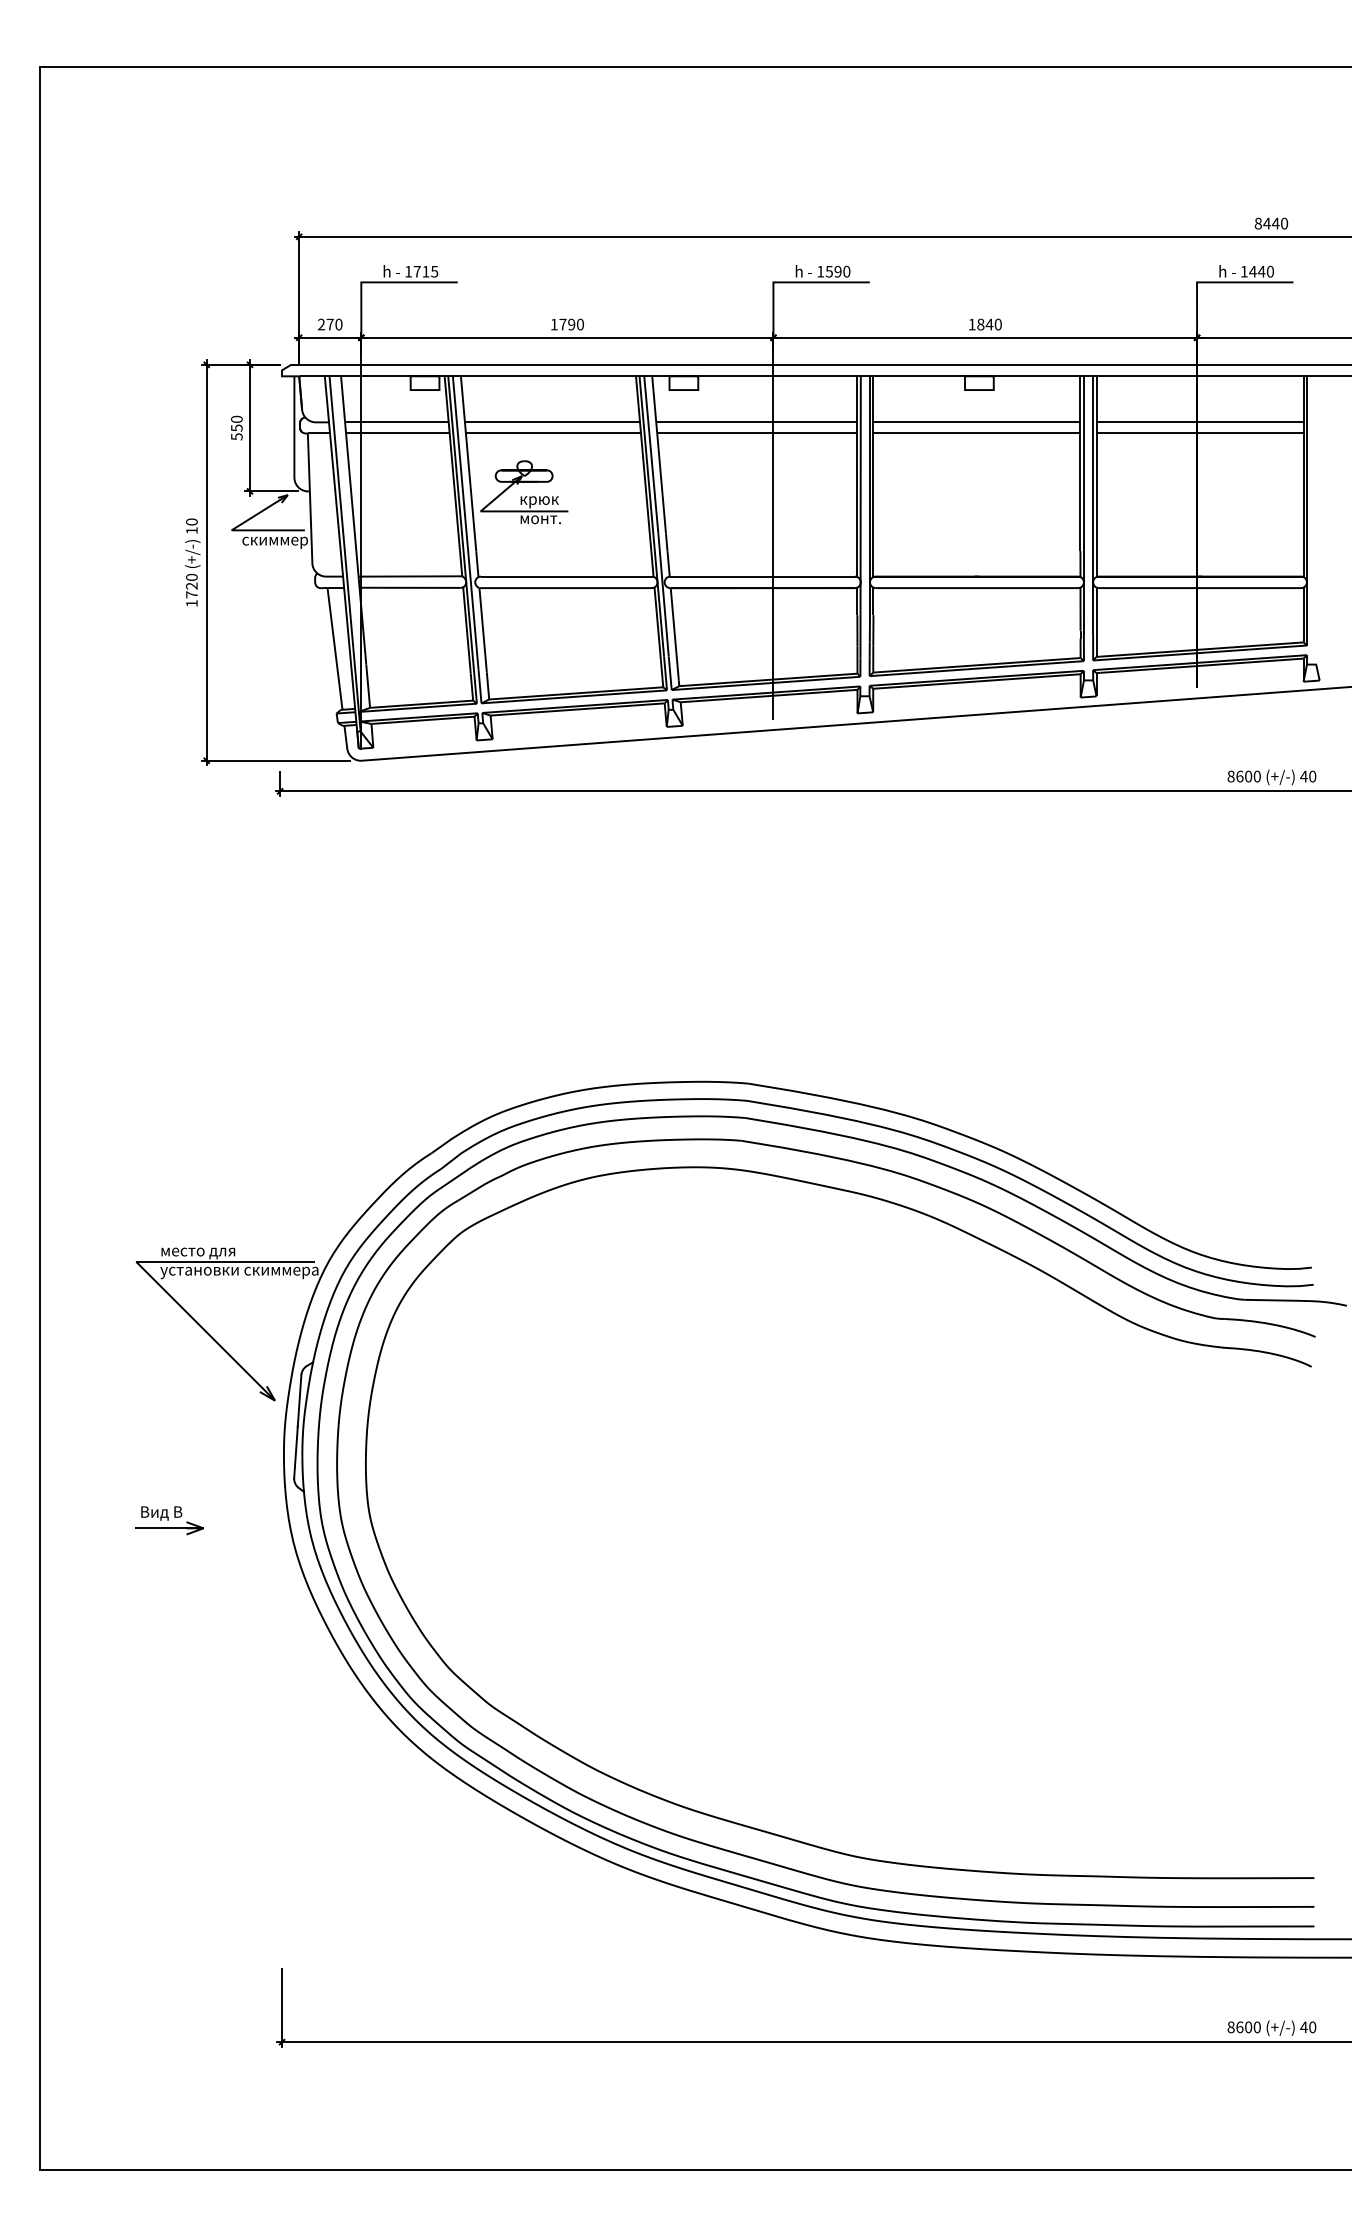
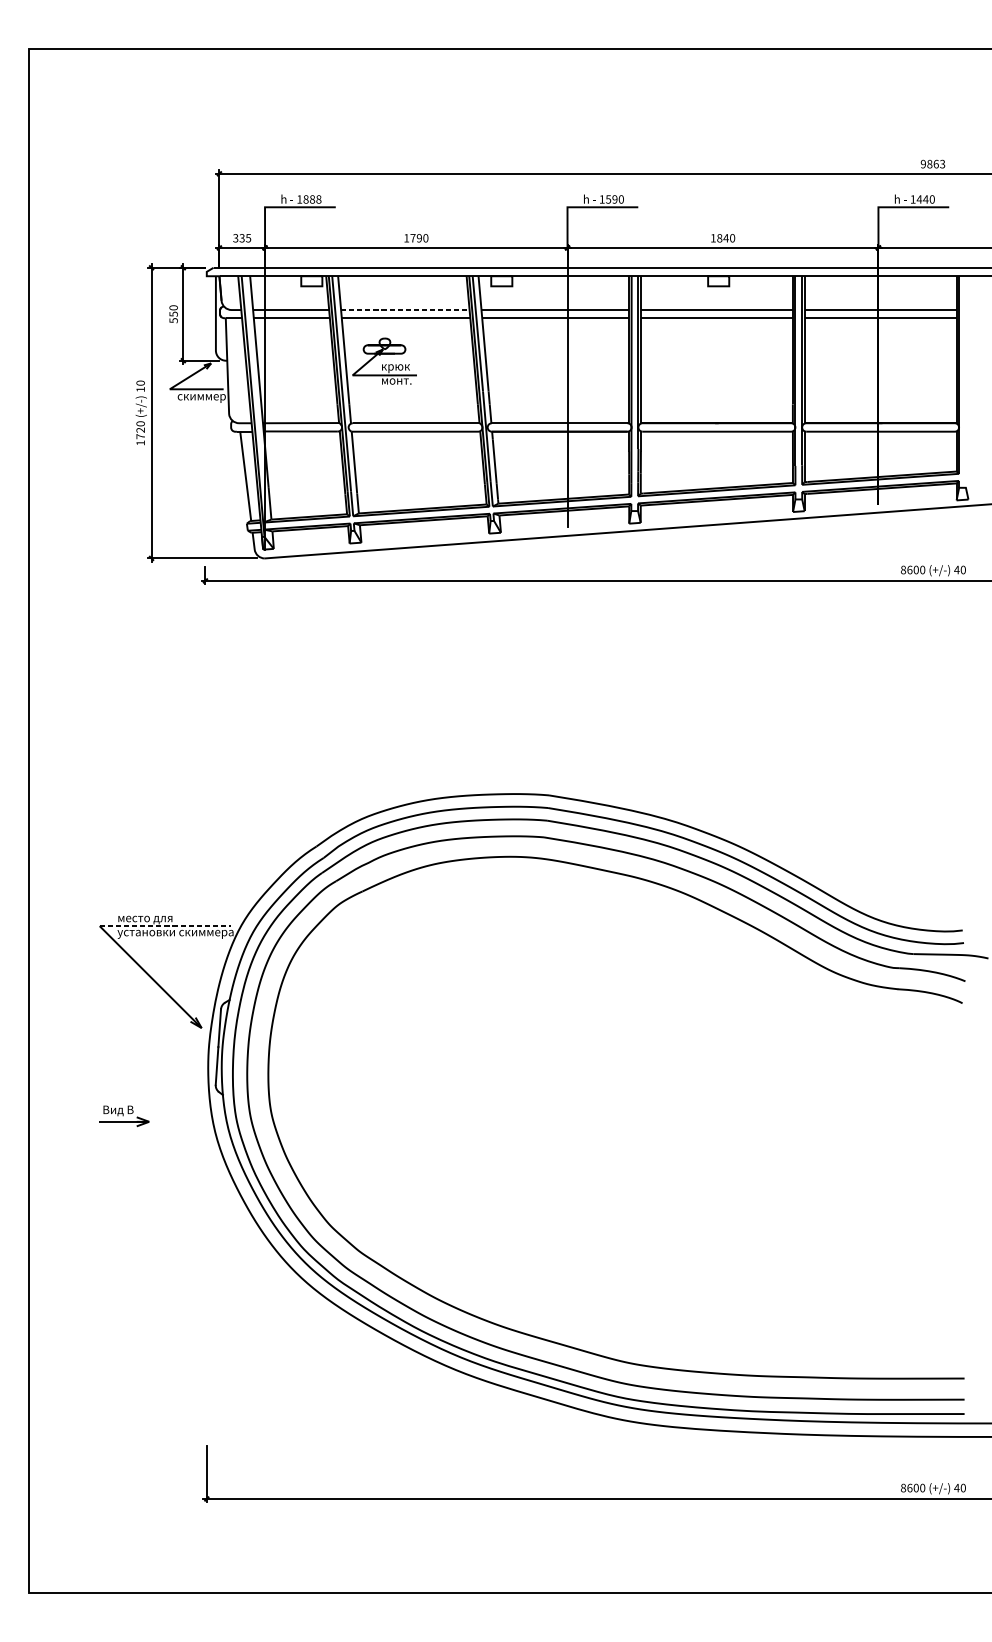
text: (1271, 223) -> (933, 164), 8440 -> 9863
text: (425, 271) -> (312, 199), 1715 -> 1888
text: (330, 324) -> (242, 238), 270 -> 335
line: (552, 422) -> (405, 310), solid -> dashed
line: (224, 1261) -> (164, 925), solid -> dashed

